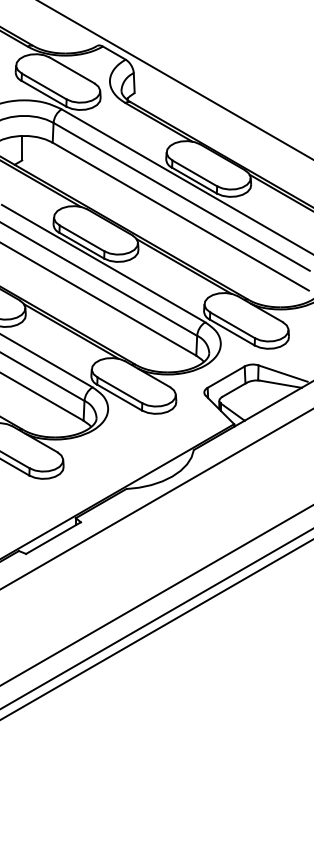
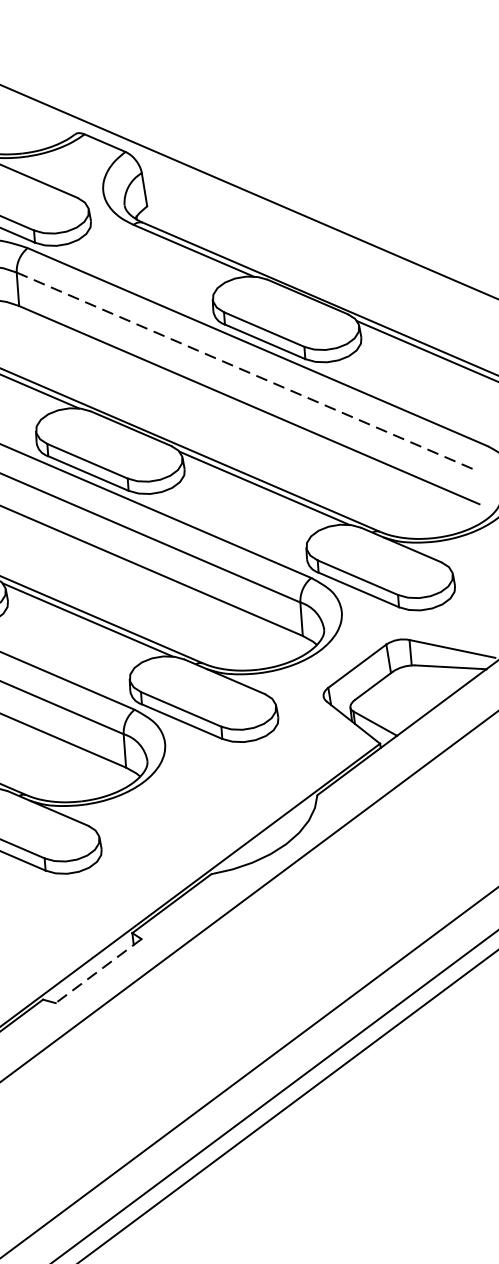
line: (181, 196) -> (246, 371), solid -> dashed
line: (53, 538) -> (98, 971), solid -> dashed

